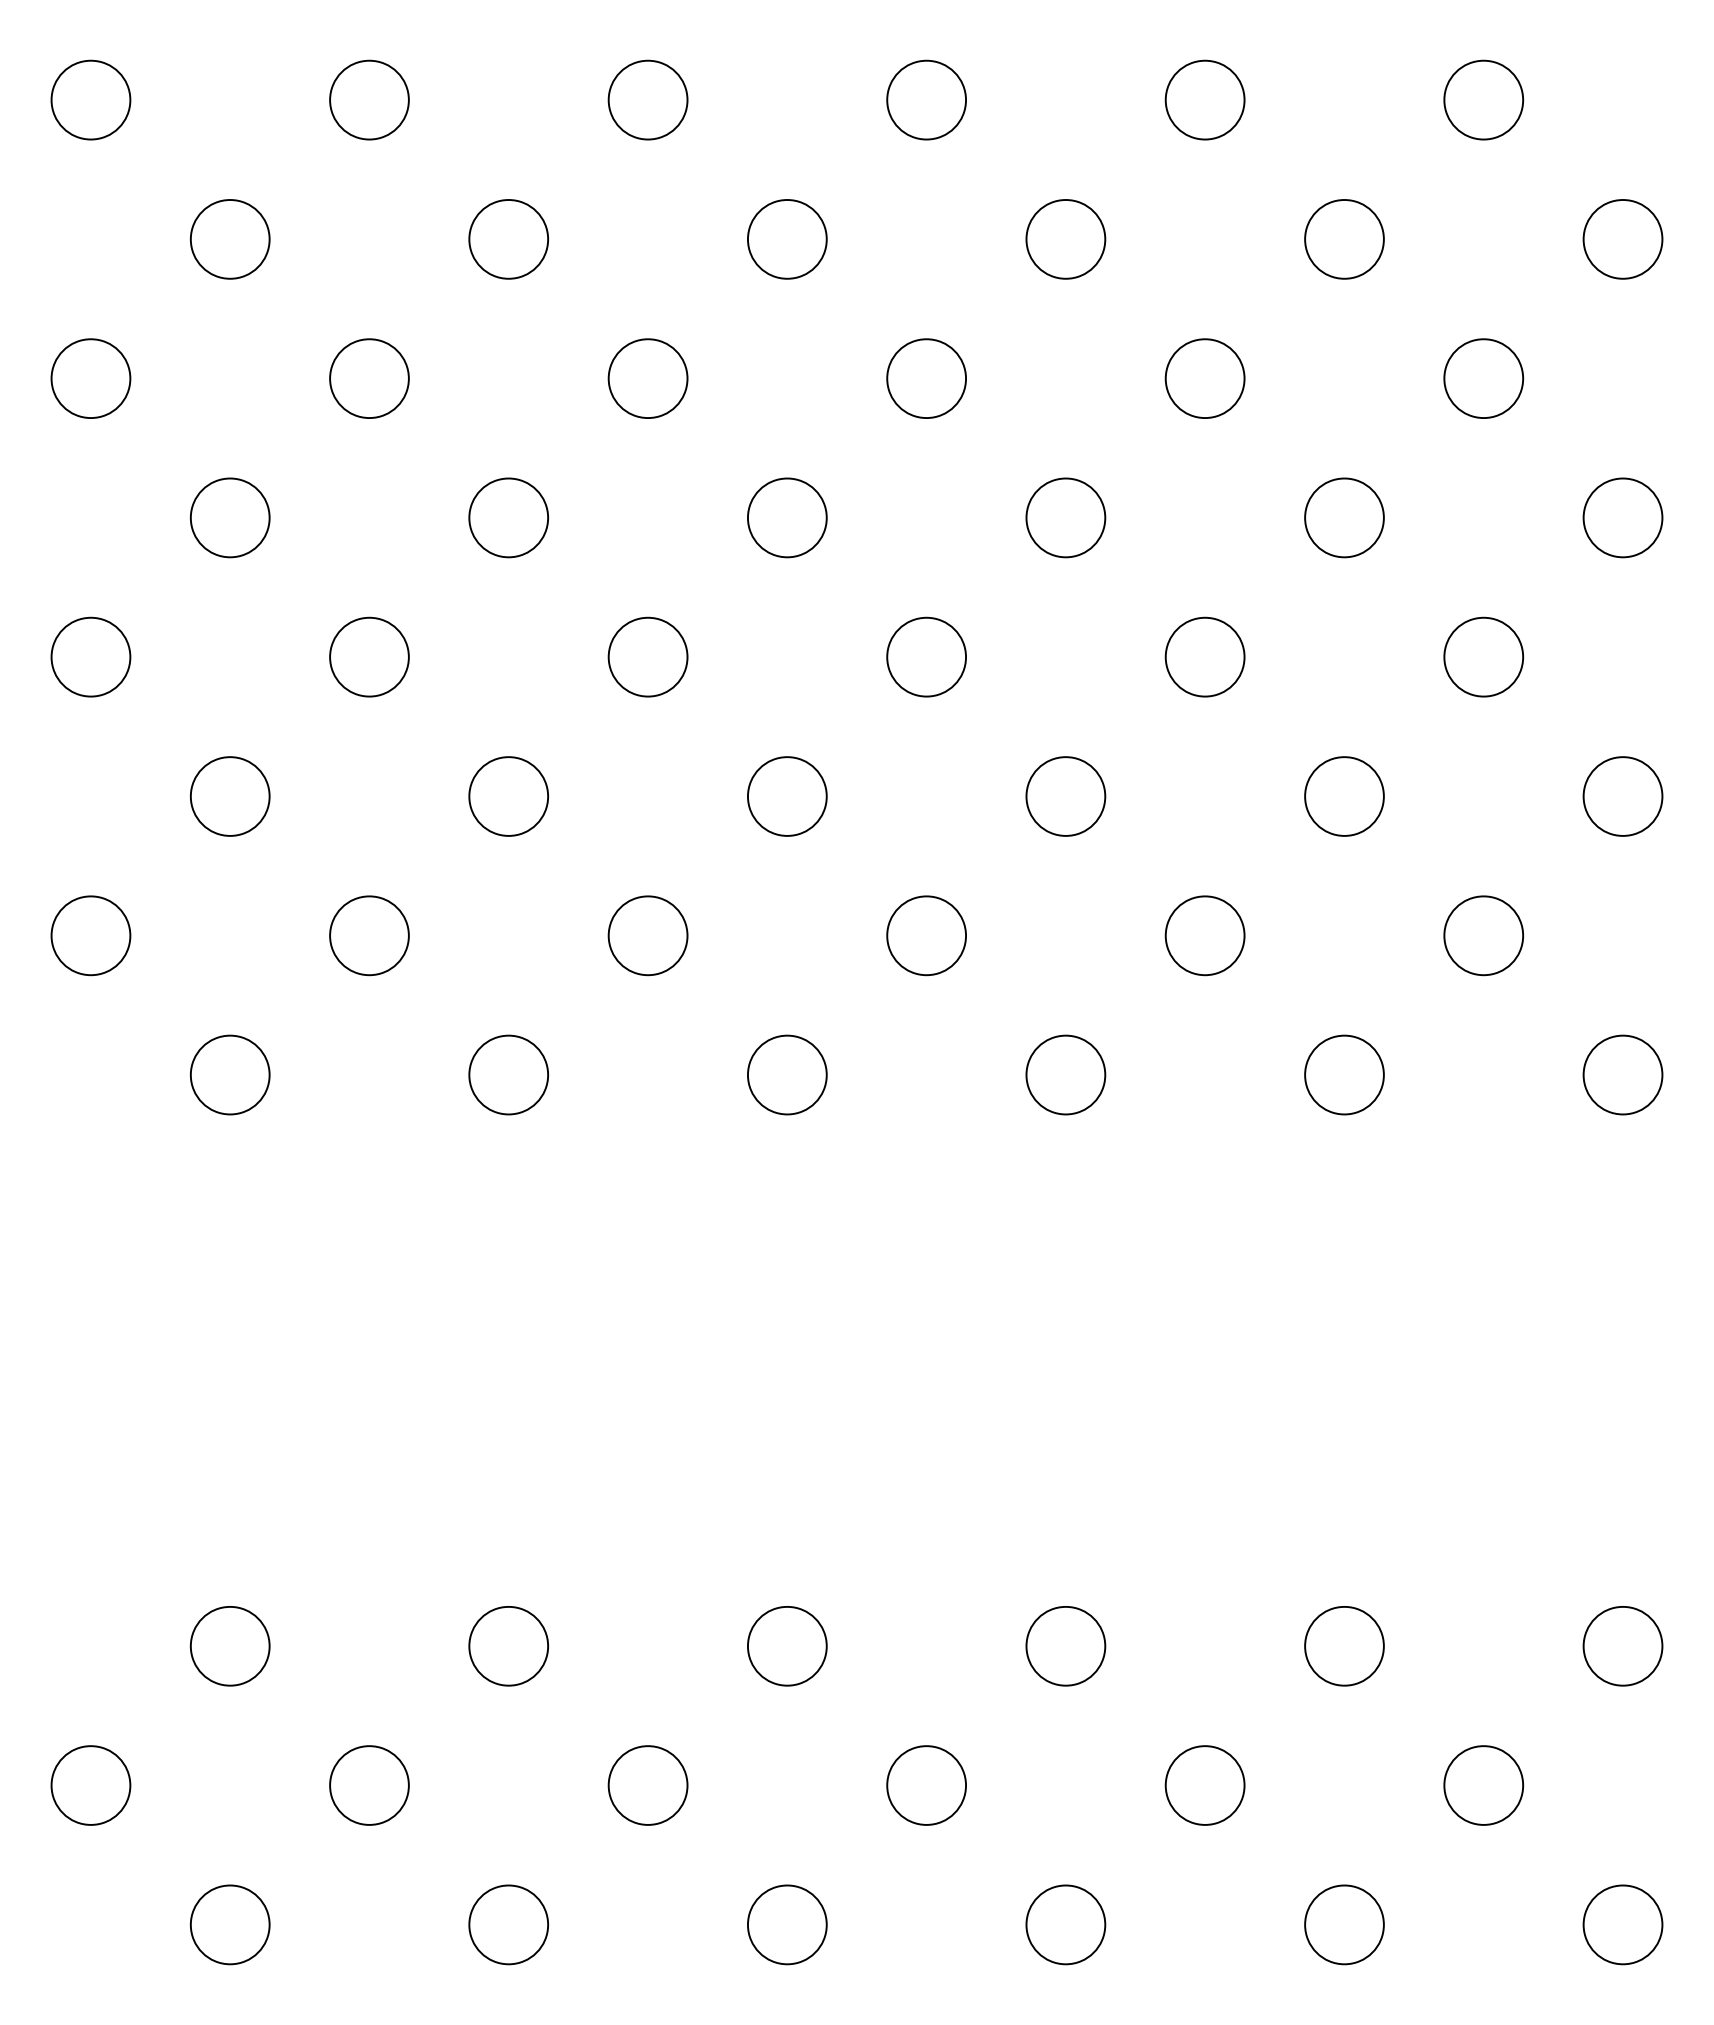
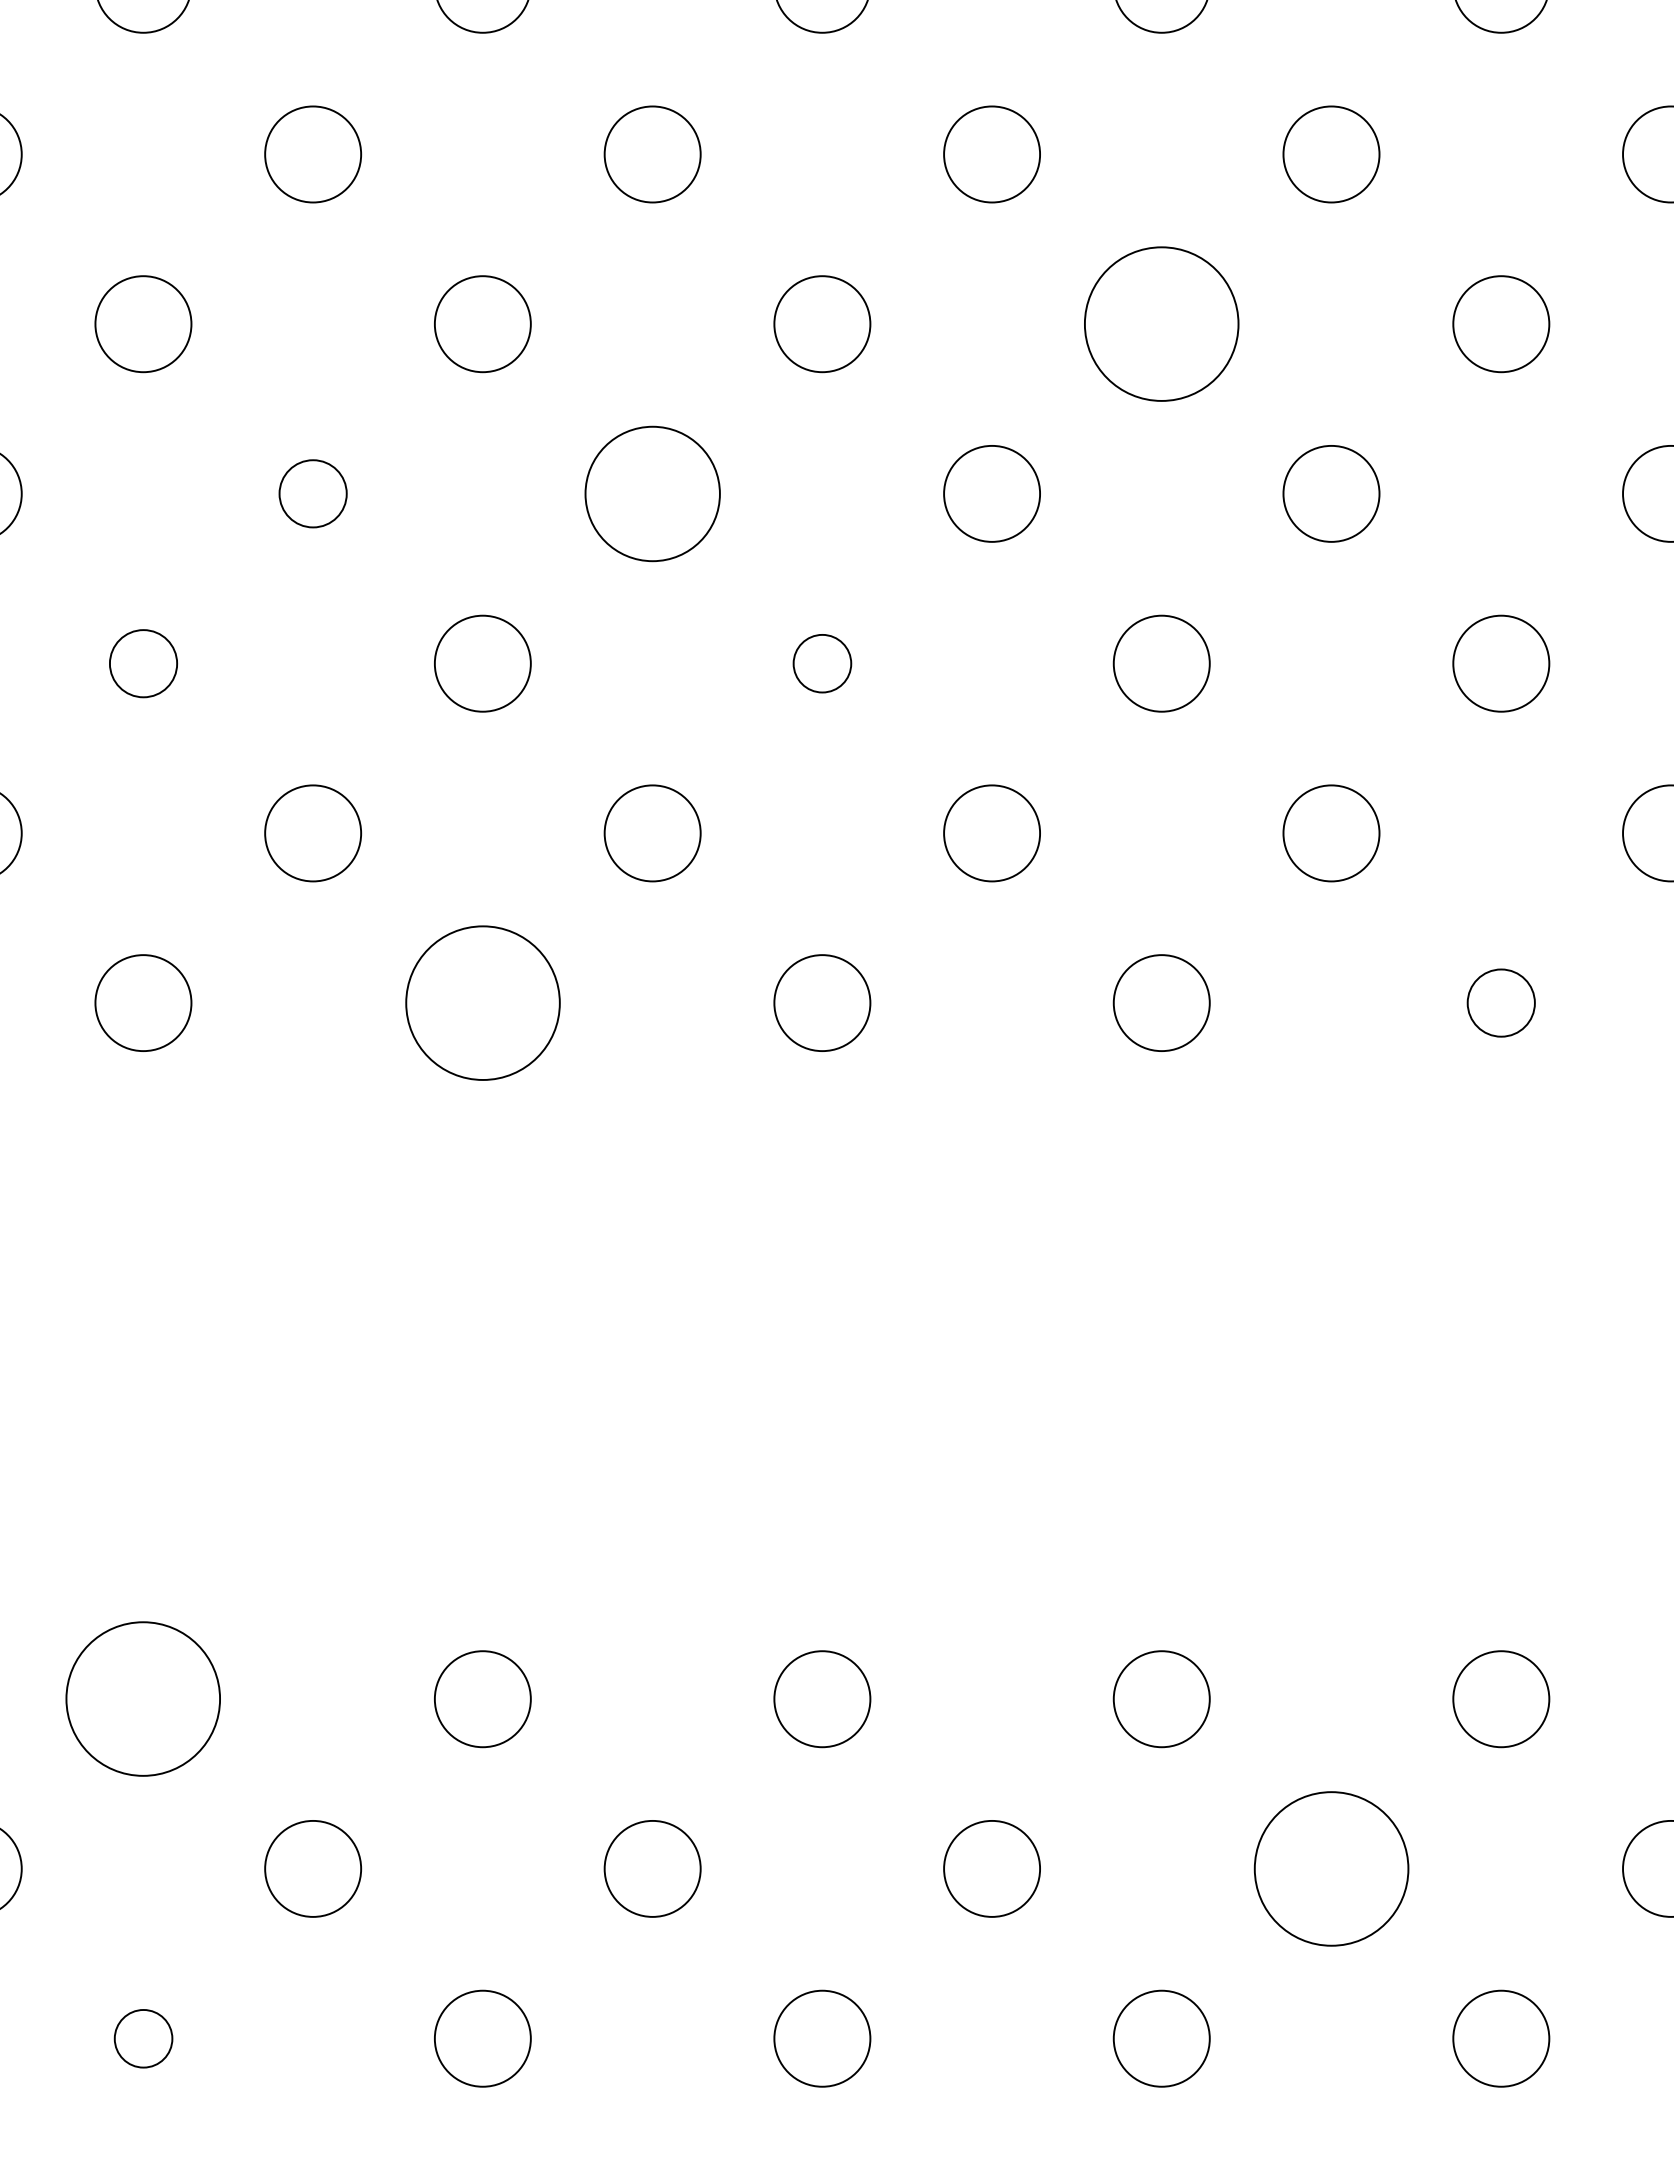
circle: (1065, 517) -> (1161, 323), size x1.6
circle: (369, 656) -> (313, 493), size x0.7
circle: (647, 656) -> (651, 493), size x1.4
circle: (230, 796) -> (143, 663), size x0.7
circle: (787, 796) -> (822, 663), size x0.6
circle: (508, 1074) -> (482, 1002), size x1.6
circle: (1344, 1074) -> (1501, 1002), size x0.7
circle: (230, 1646) -> (143, 1699), size x1.6
circle: (1204, 1785) -> (1330, 1868), size x1.6
circle: (230, 1924) -> (143, 2038), size x0.6

